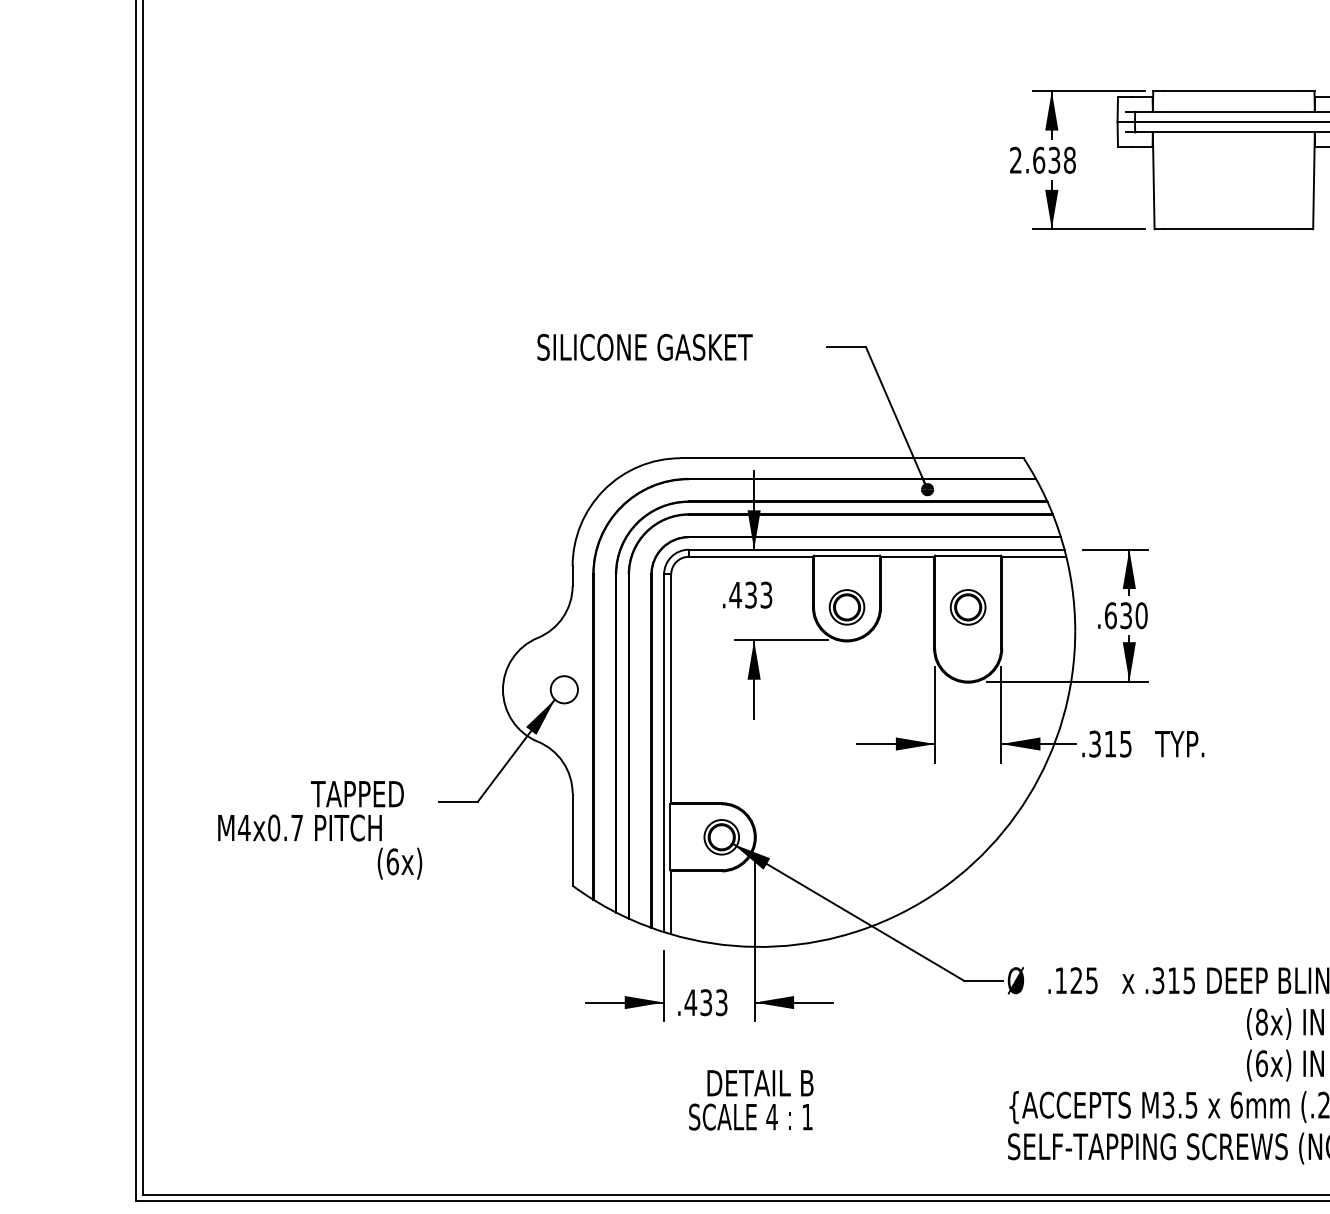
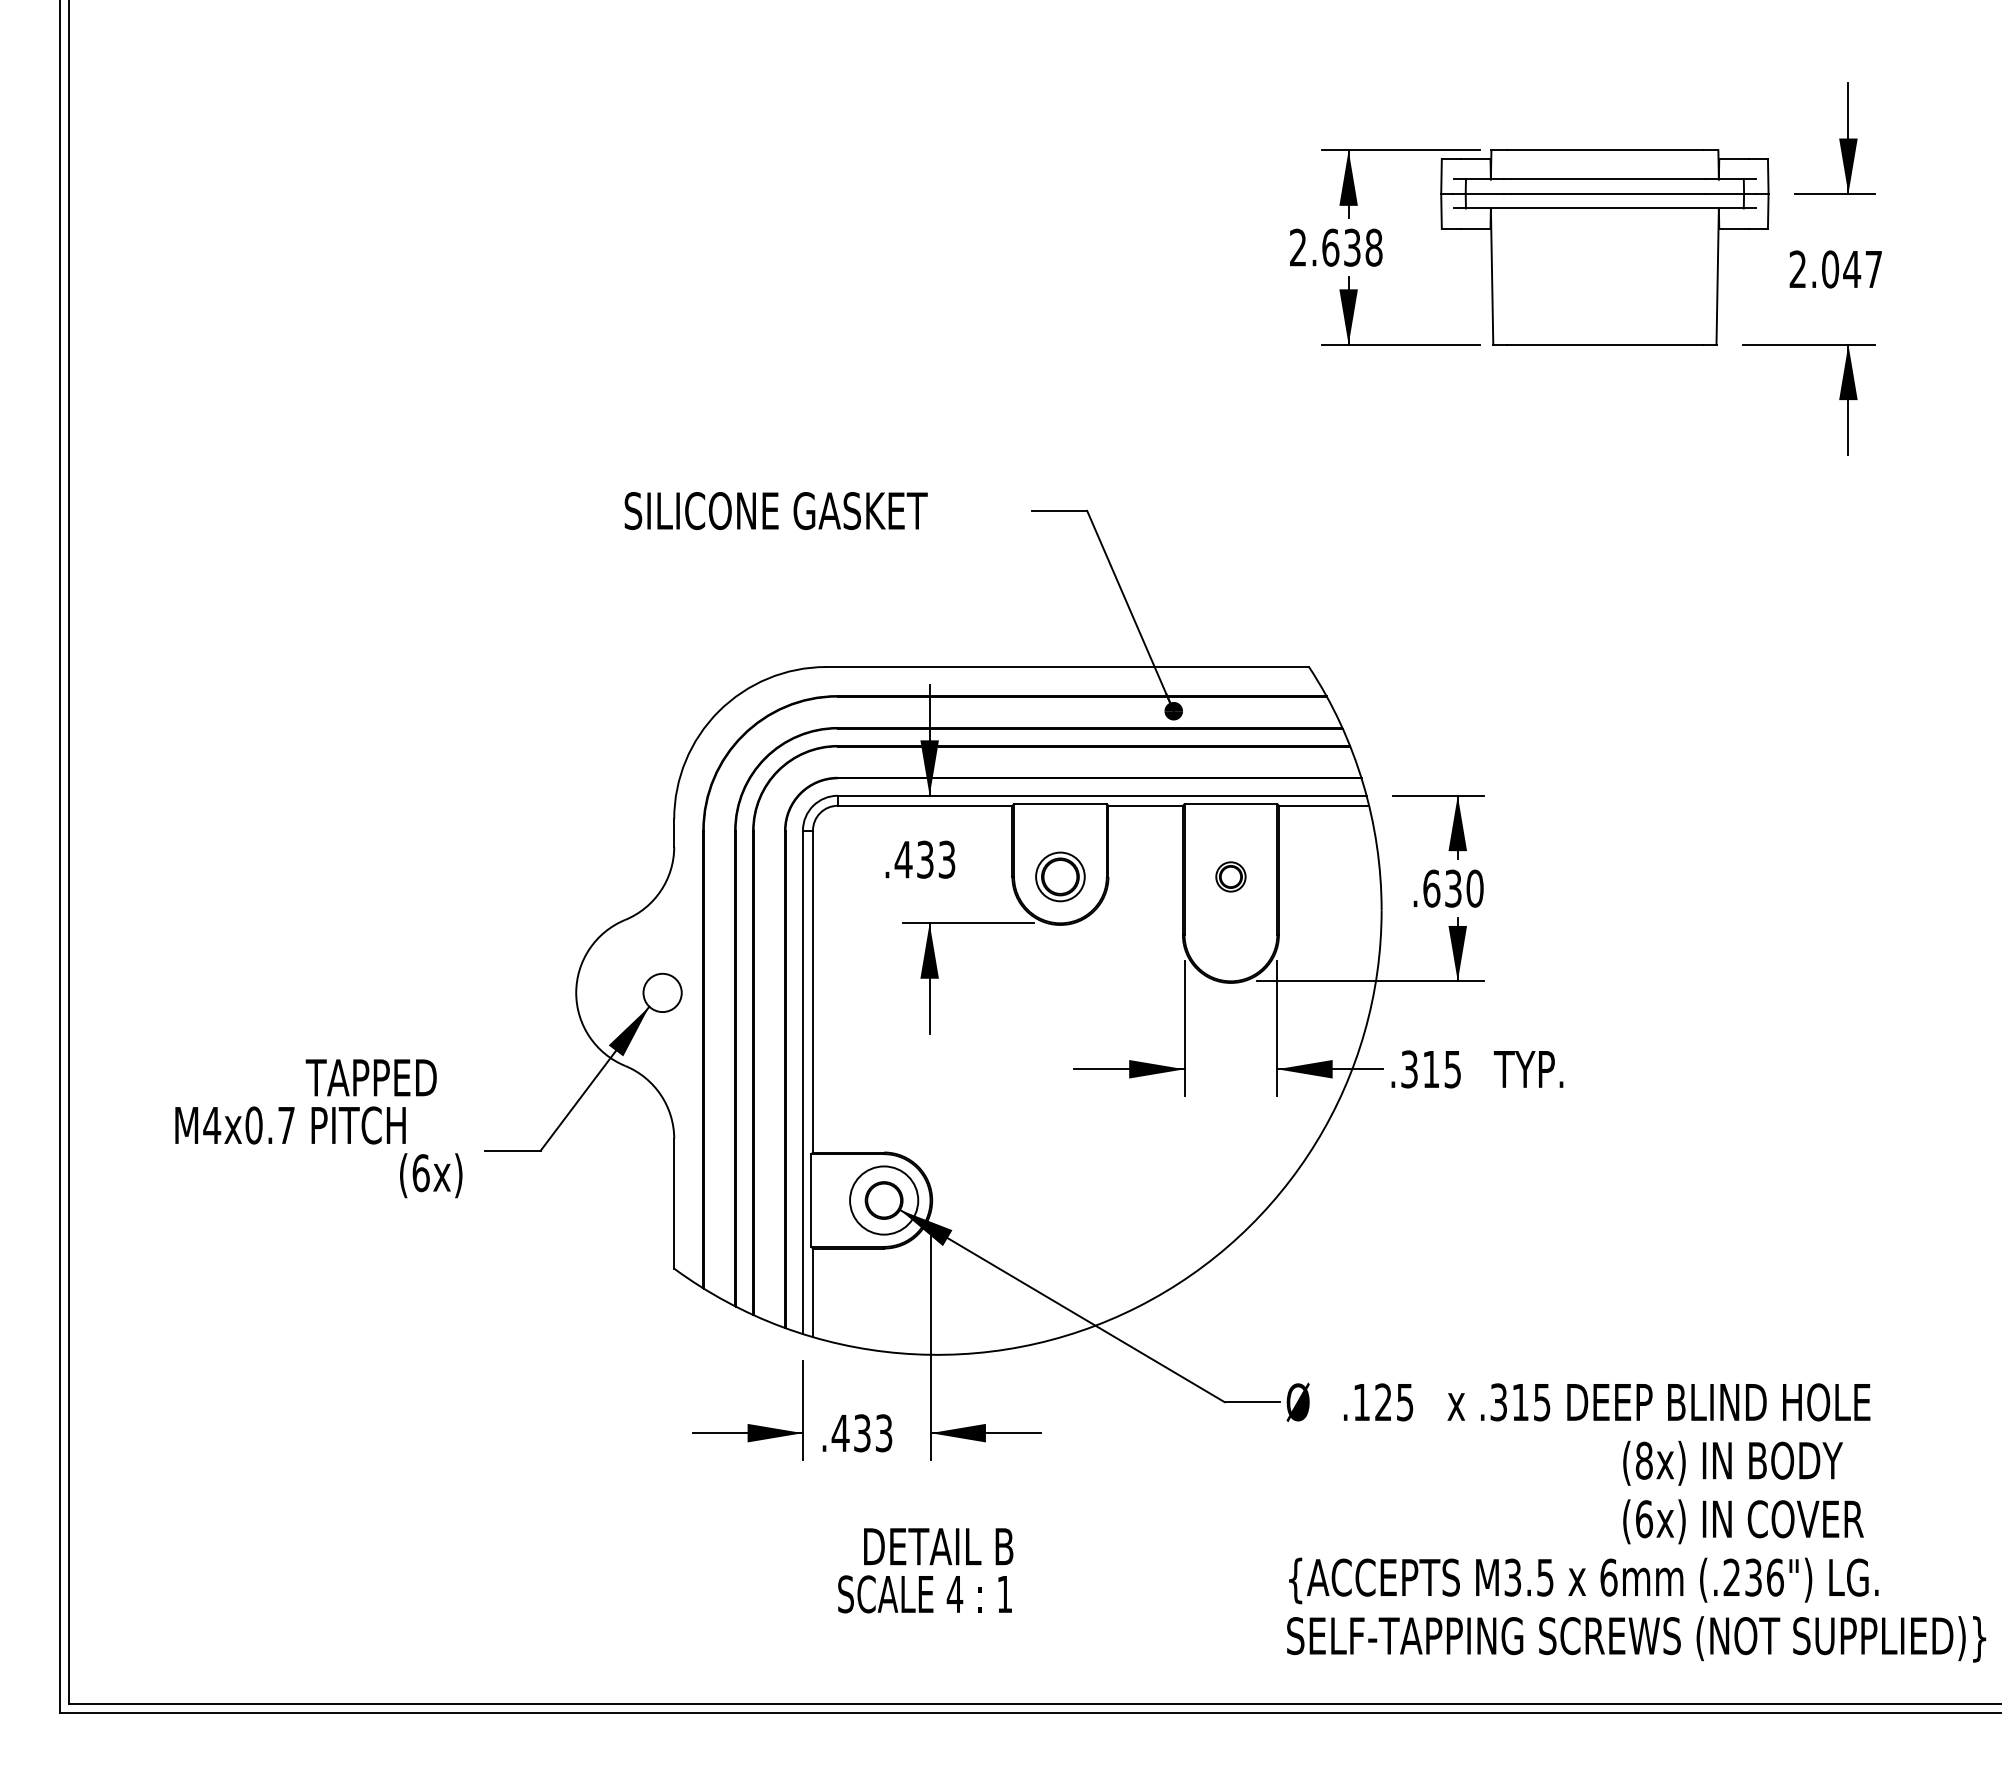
part: (967, 607) -> (1230, 876), size x0.6
text: (319, 830) -> (318, 1128), moved
circle: (721, 837) -> (883, 1200), size x1.4

